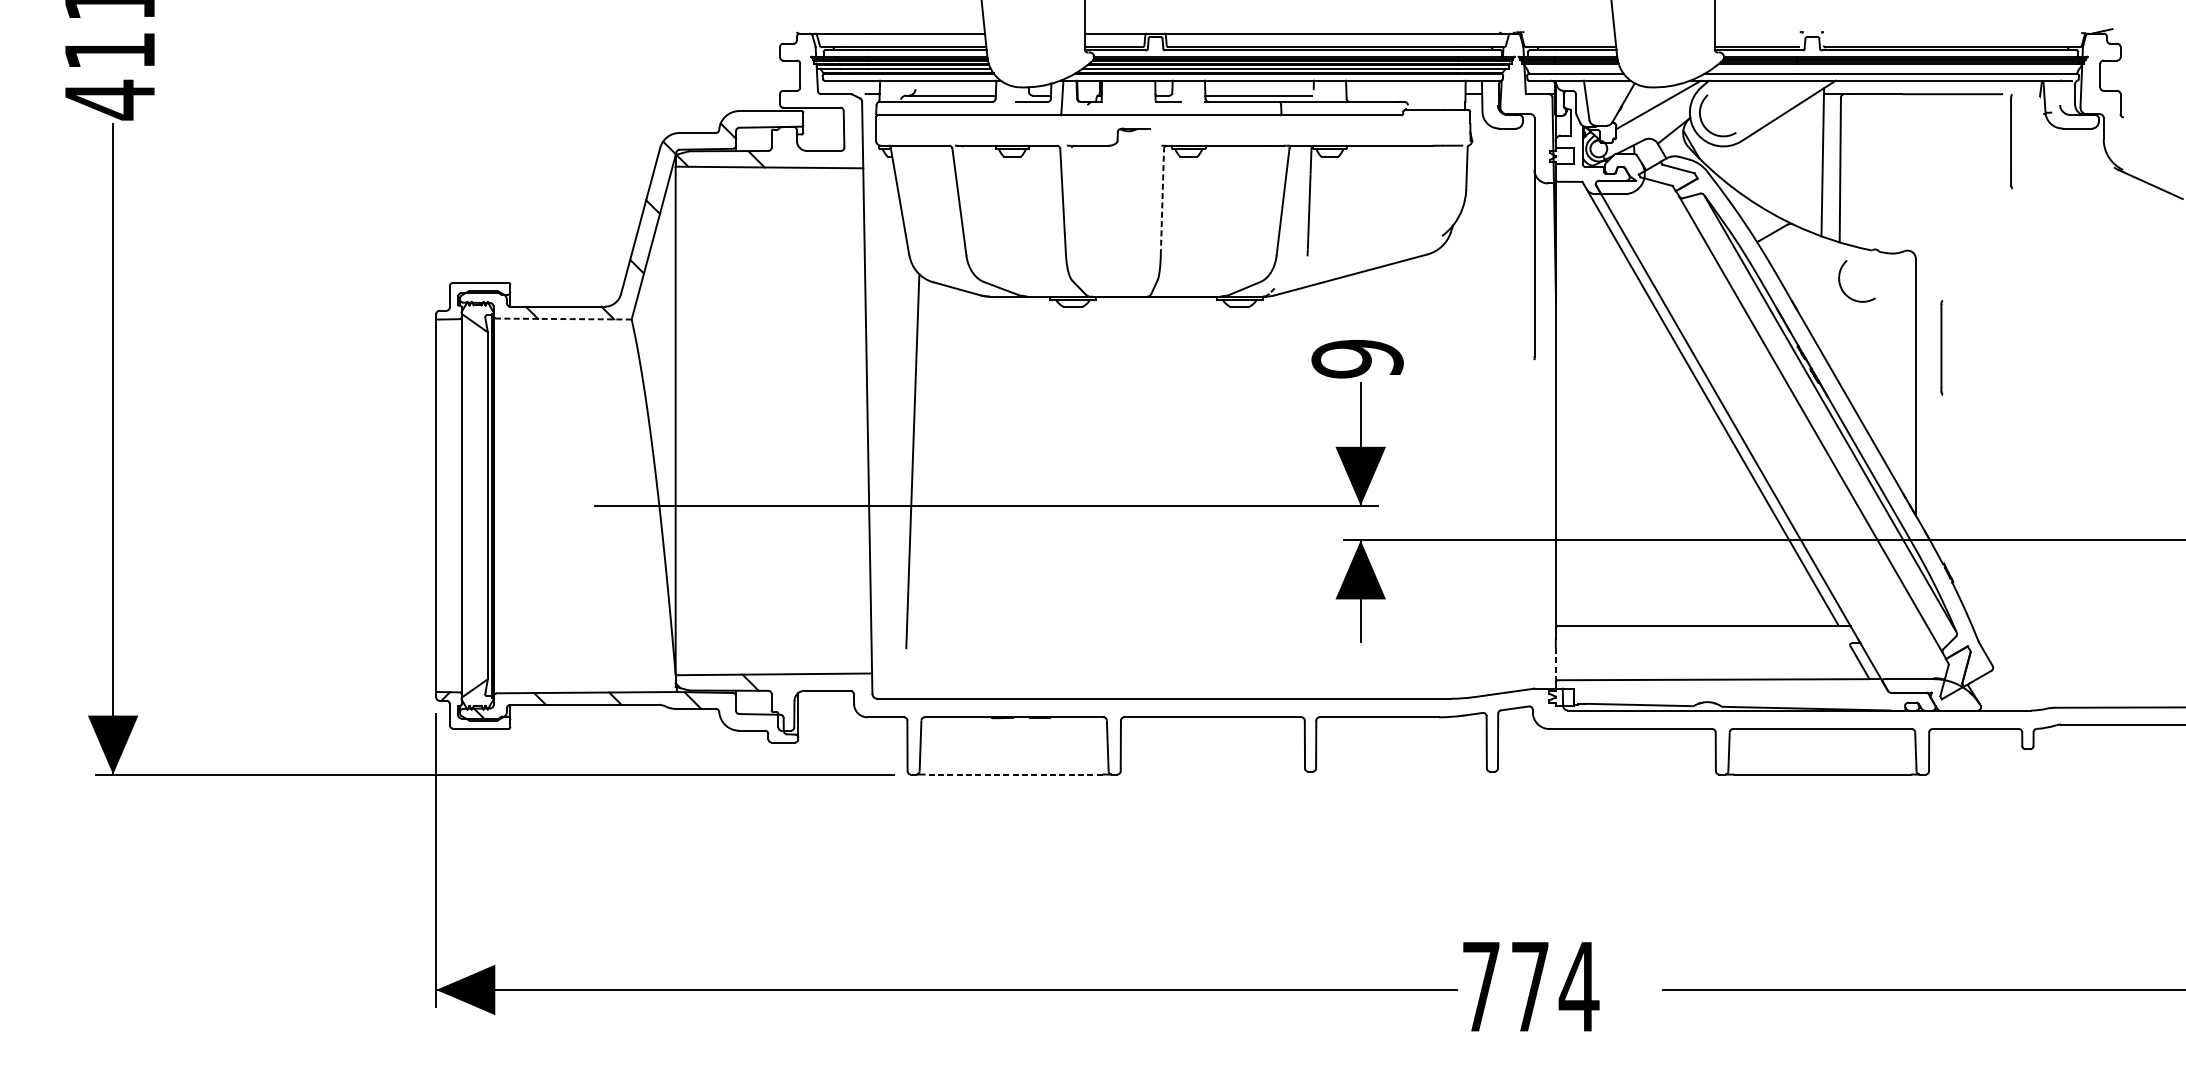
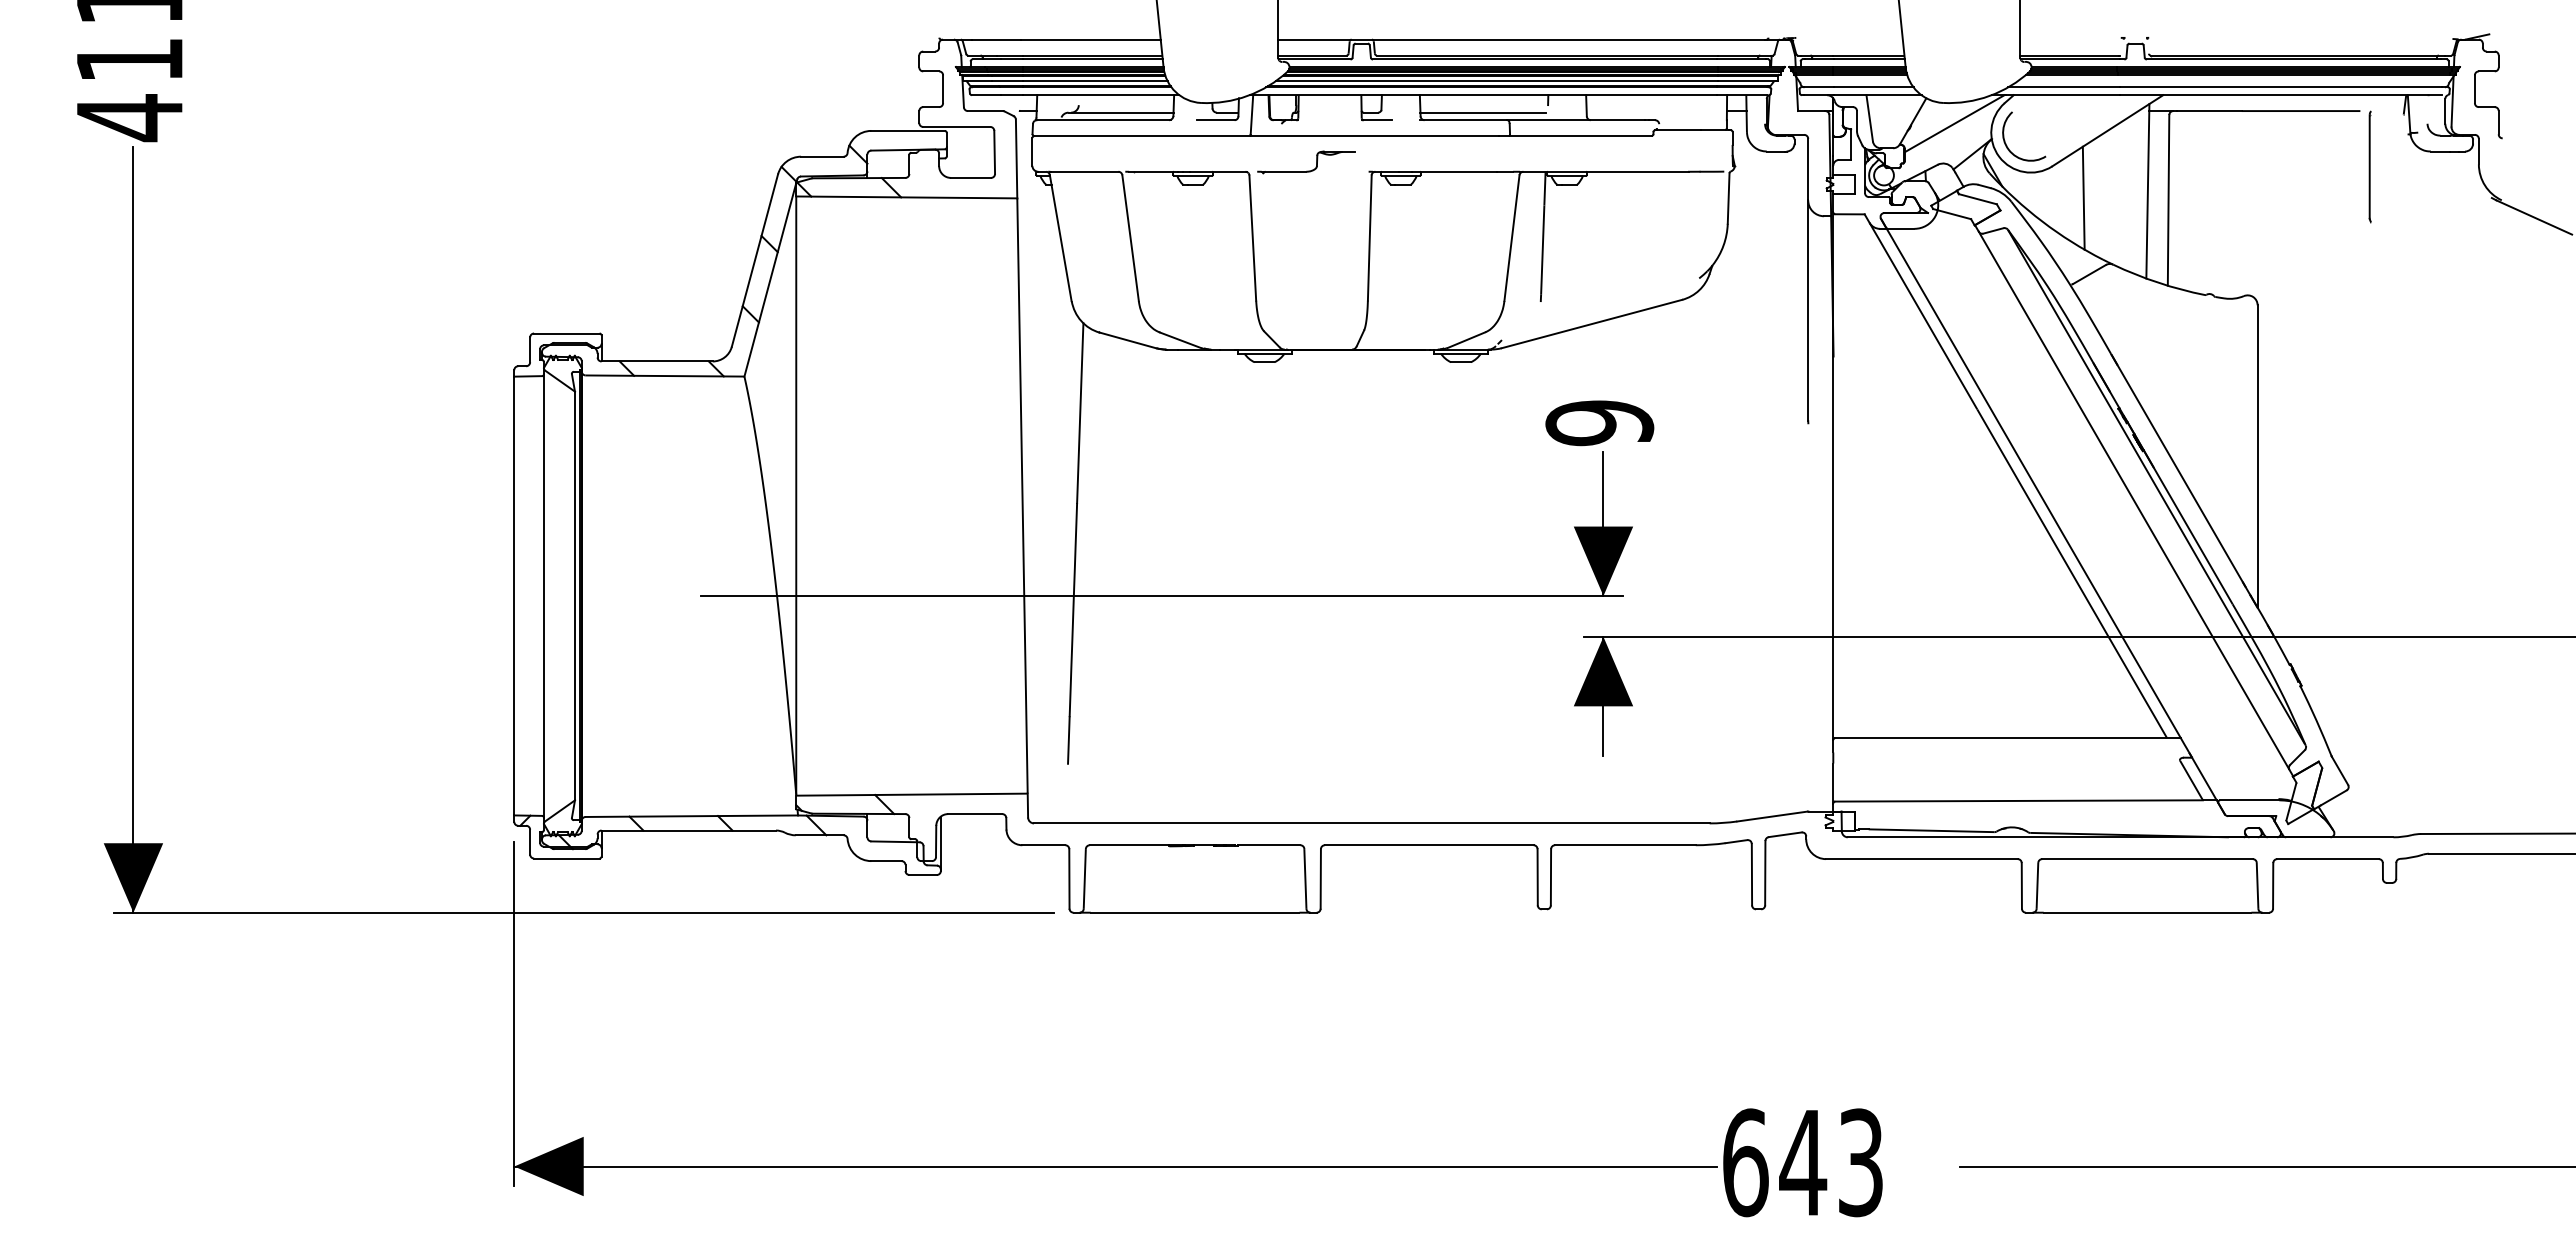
line: (1768, 167) -> (2083, 197), added
line: (1162, 201) -> (1369, 237), dashed -> solid
arc: (1842, 288) -> (2171, 340), removed
line: (563, 319) -> (664, 376), dashed -> solid
line: (1941, 347) -> (2287, 409), removed
line: (1555, 664) -> (1833, 783), dashed -> solid
line: (1013, 774) -> (1194, 912), dashed -> solid
text: (1530, 986) -> (1803, 1162), 774 -> 643

